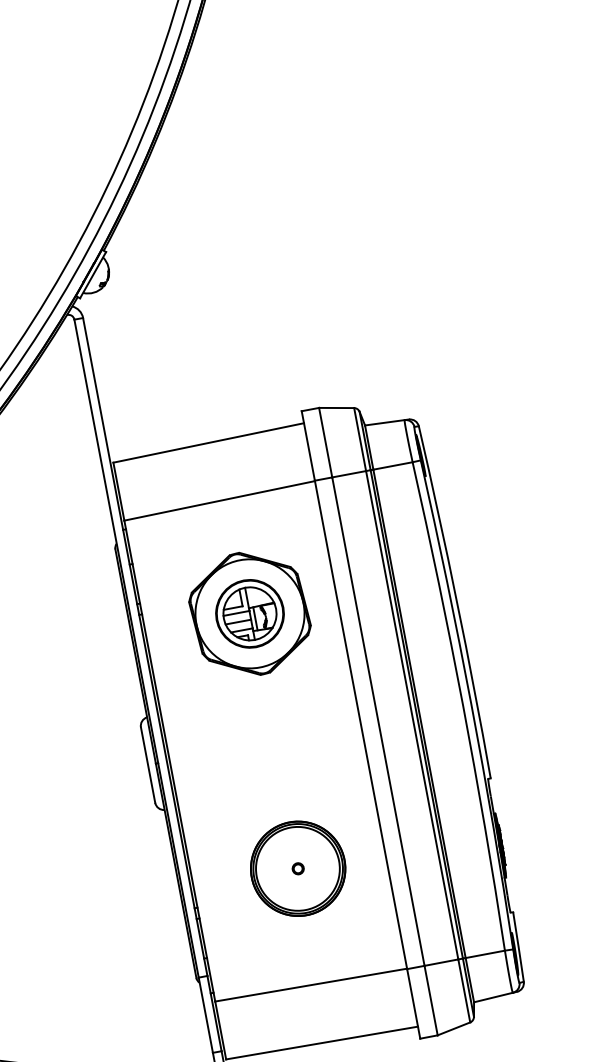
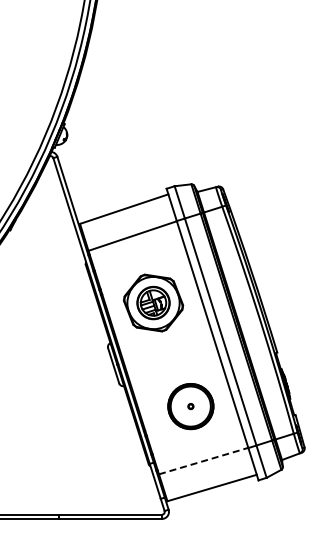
part: (250, 612) -> (153, 302), moved
line: (310, 985) -> (203, 461), solid -> dashed

